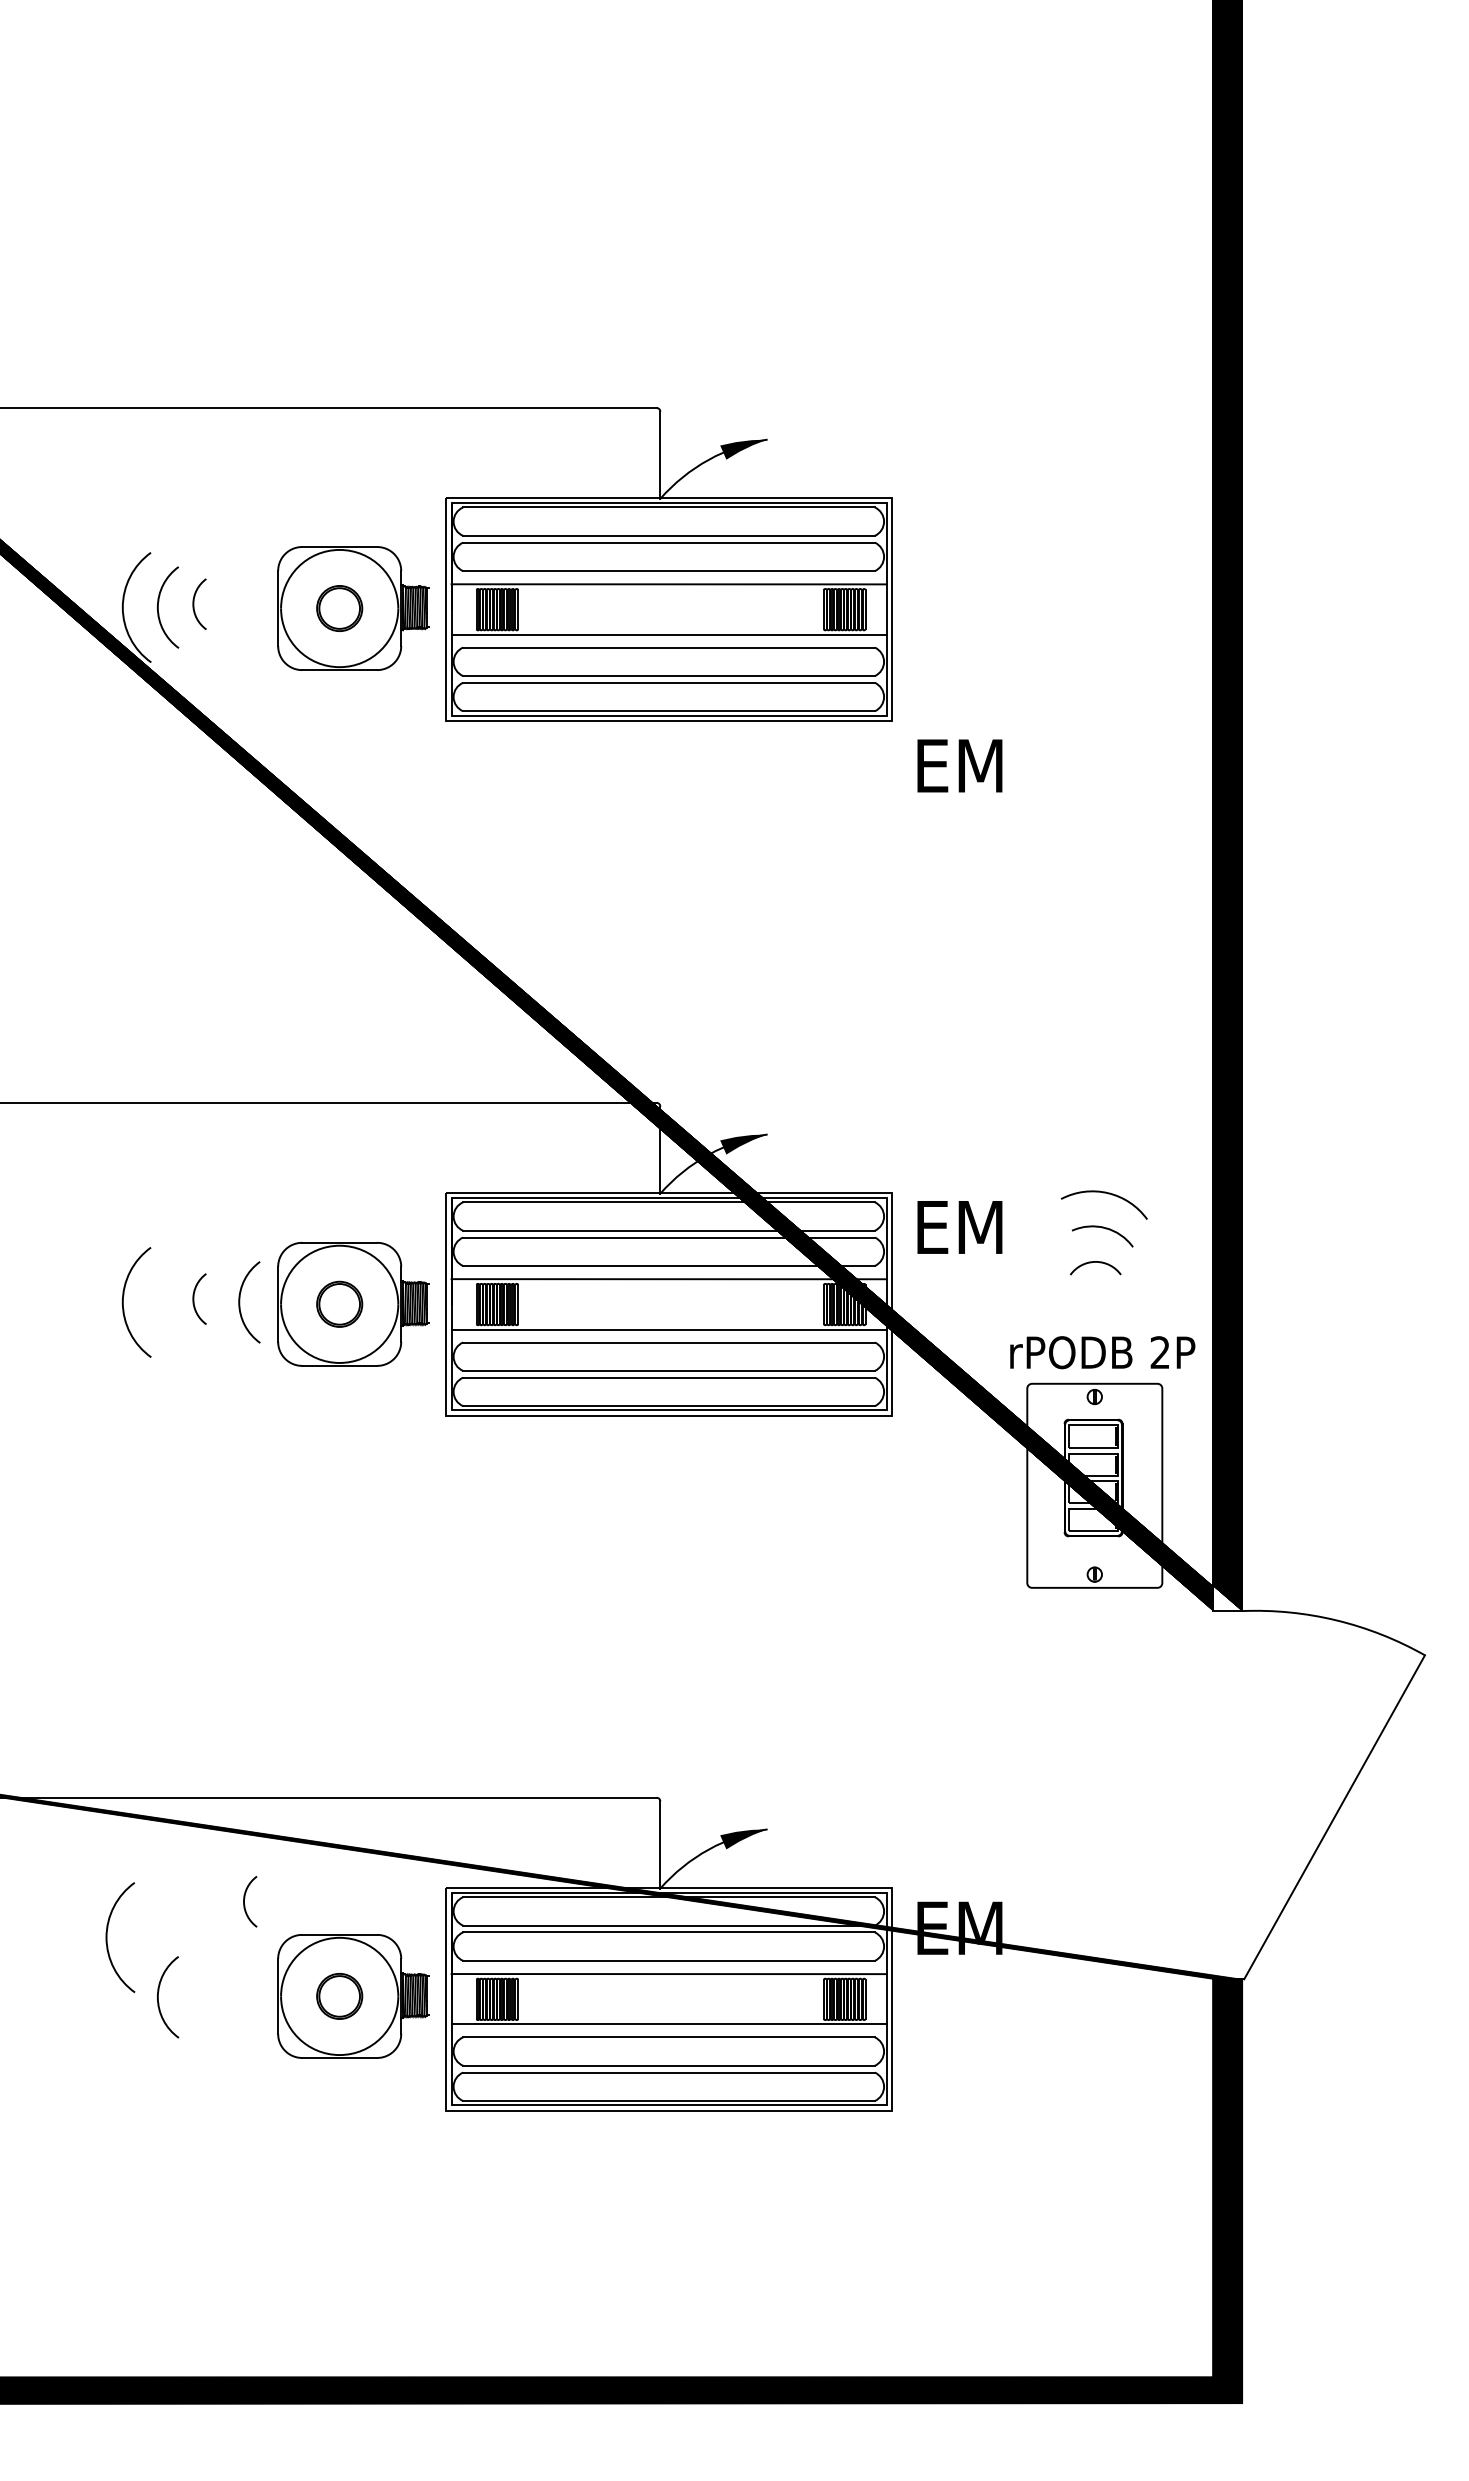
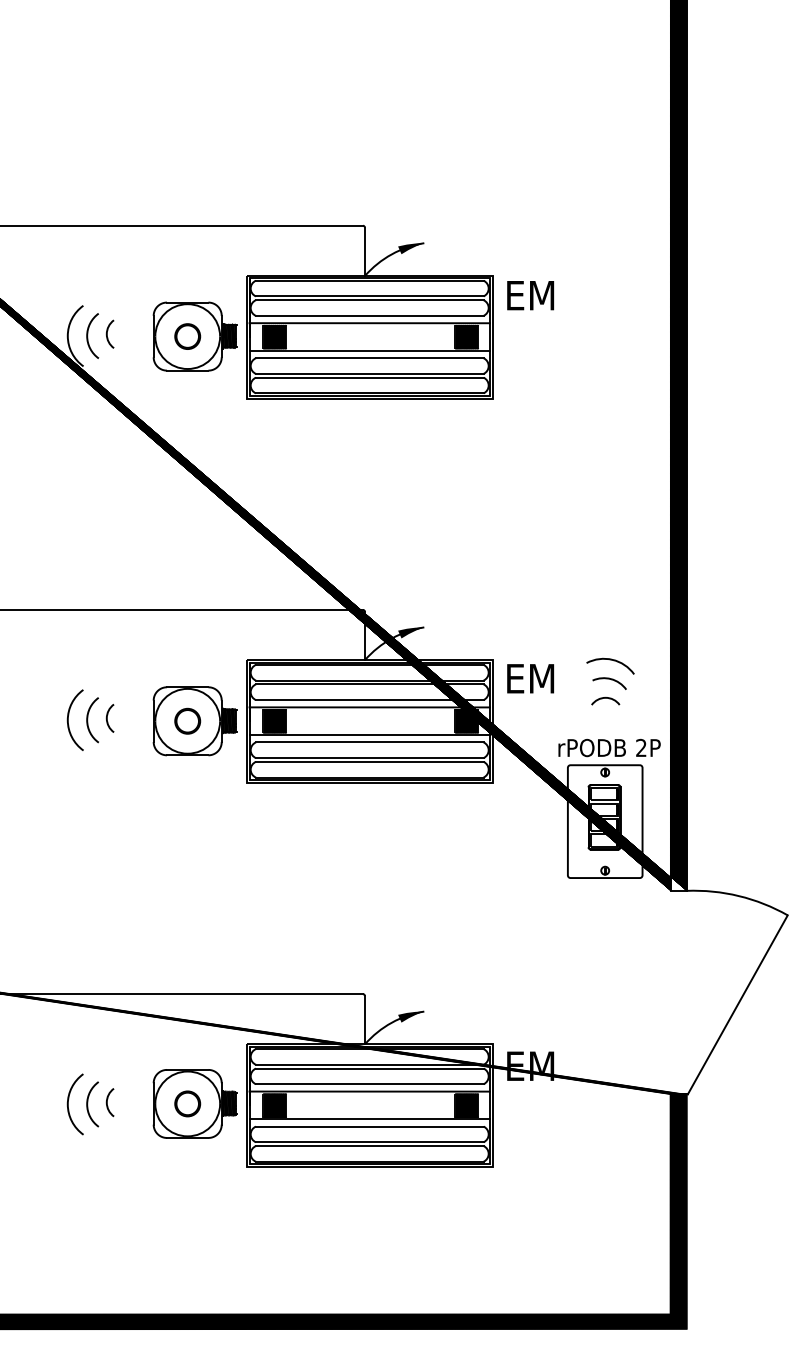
text: (959, 765) -> (530, 295), moved
arc: (241, 1302) -> (88, 720), moved
arc: (245, 1901) -> (107, 1102), moved
arc: (107, 1937) -> (68, 1104), moved

